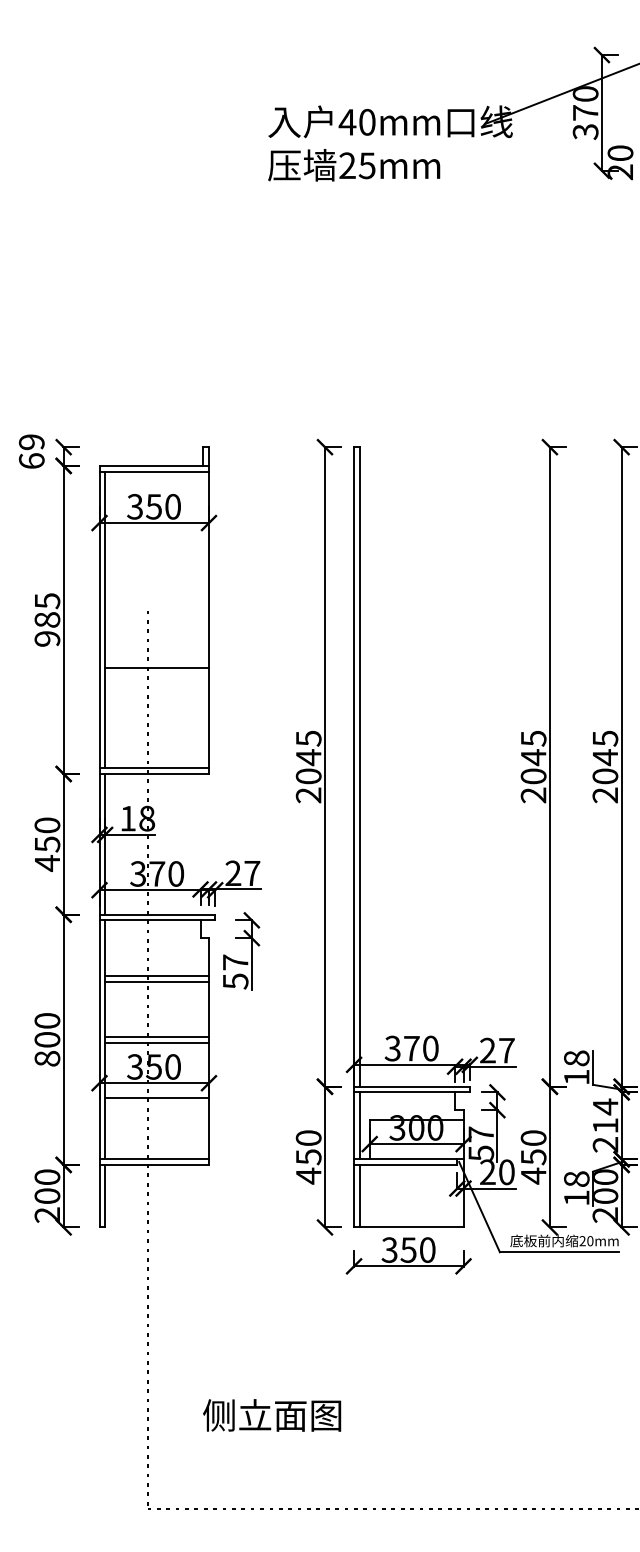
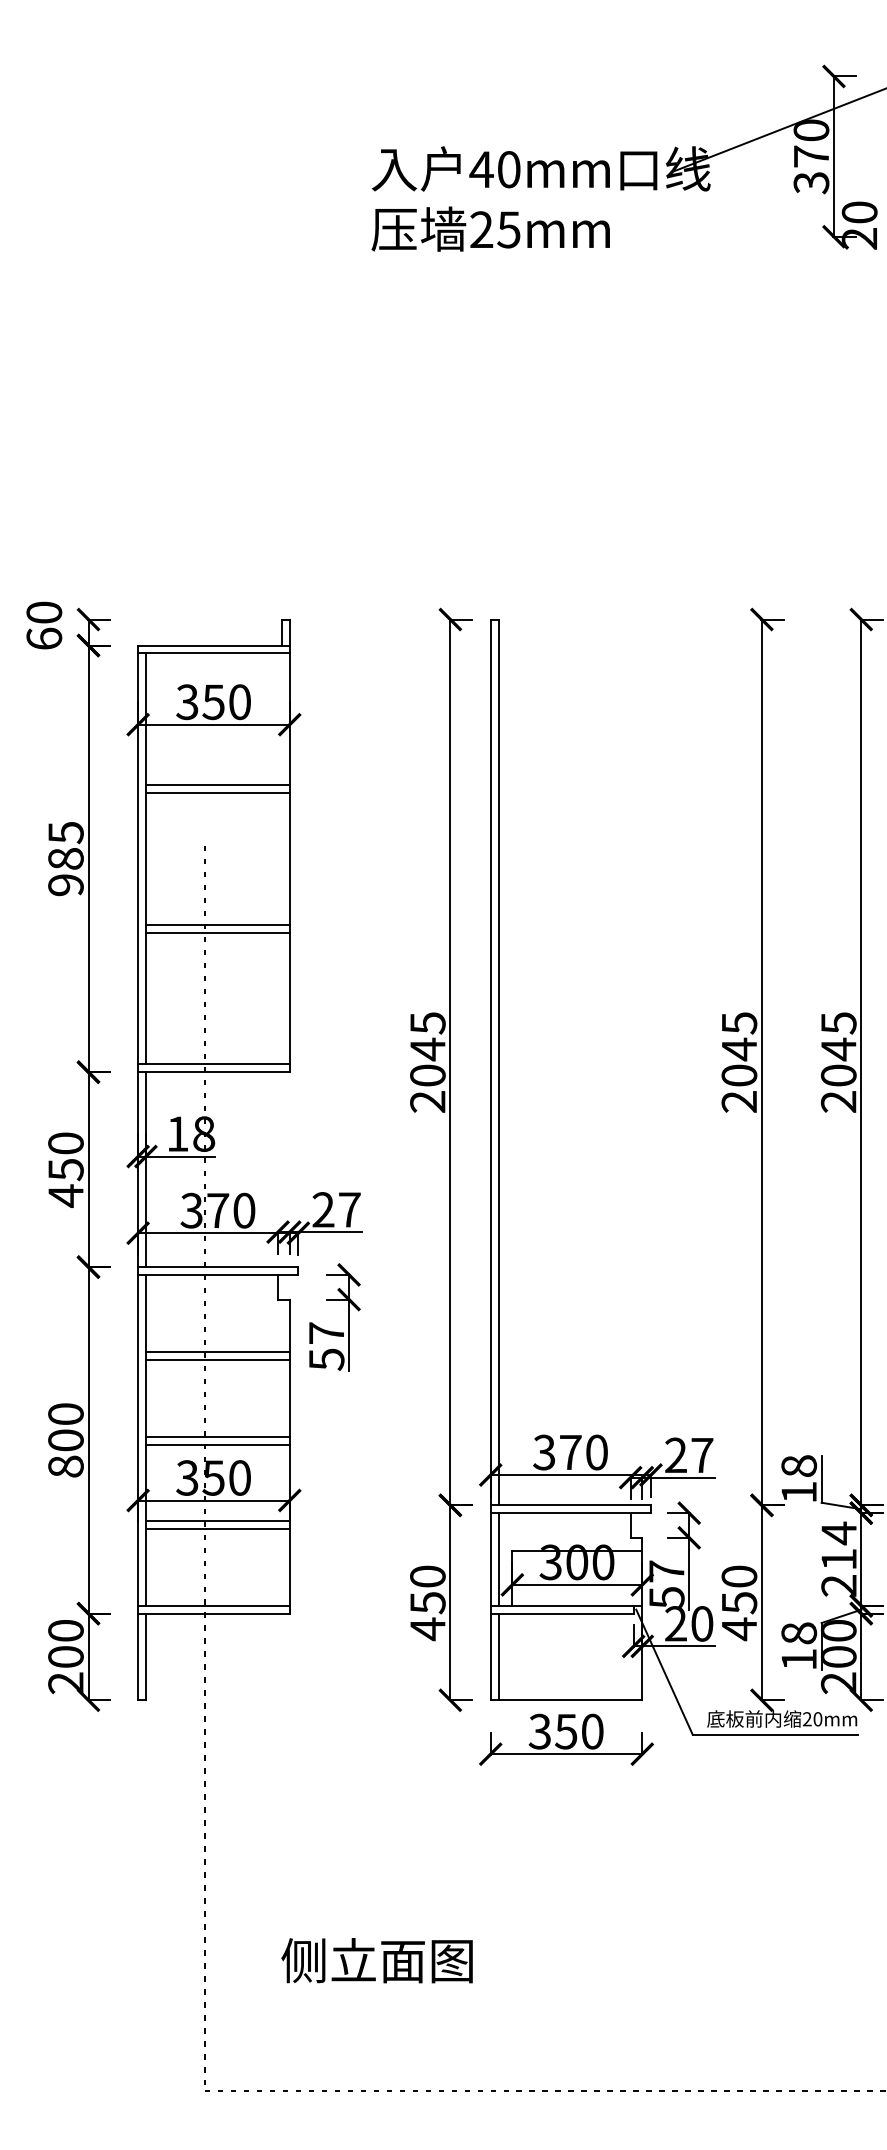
text: (31, 442) -> (44, 612), 69 -> 60
line: (156, 566) -> (217, 785), added
line: (156, 572) -> (217, 793), added
line: (156, 673) -> (217, 932), added
line: (156, 1104) -> (217, 1529), added

